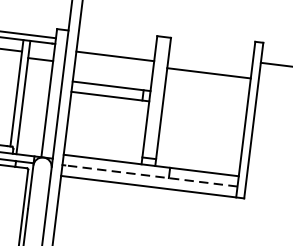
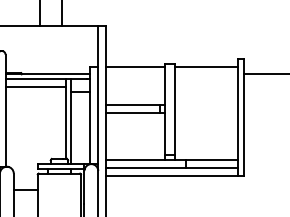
line: (115, 56) -> (135, 67), moved
line: (208, 73) -> (206, 67), moved
line: (150, 176) -> (172, 168), dashed -> solid

